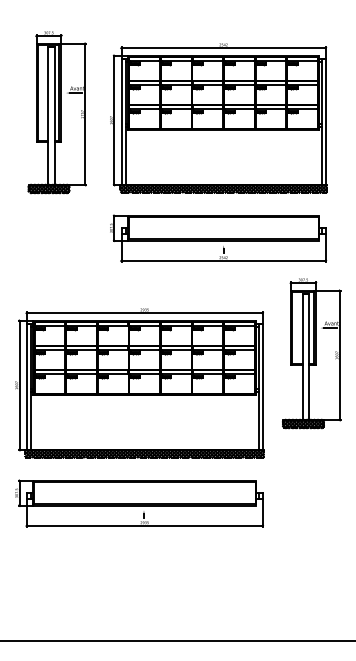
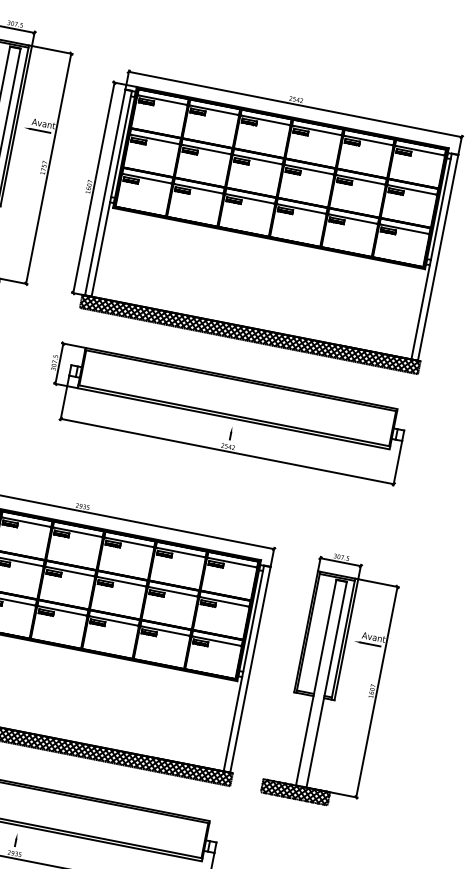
part: (311, 353) -> (331, 679), moved

